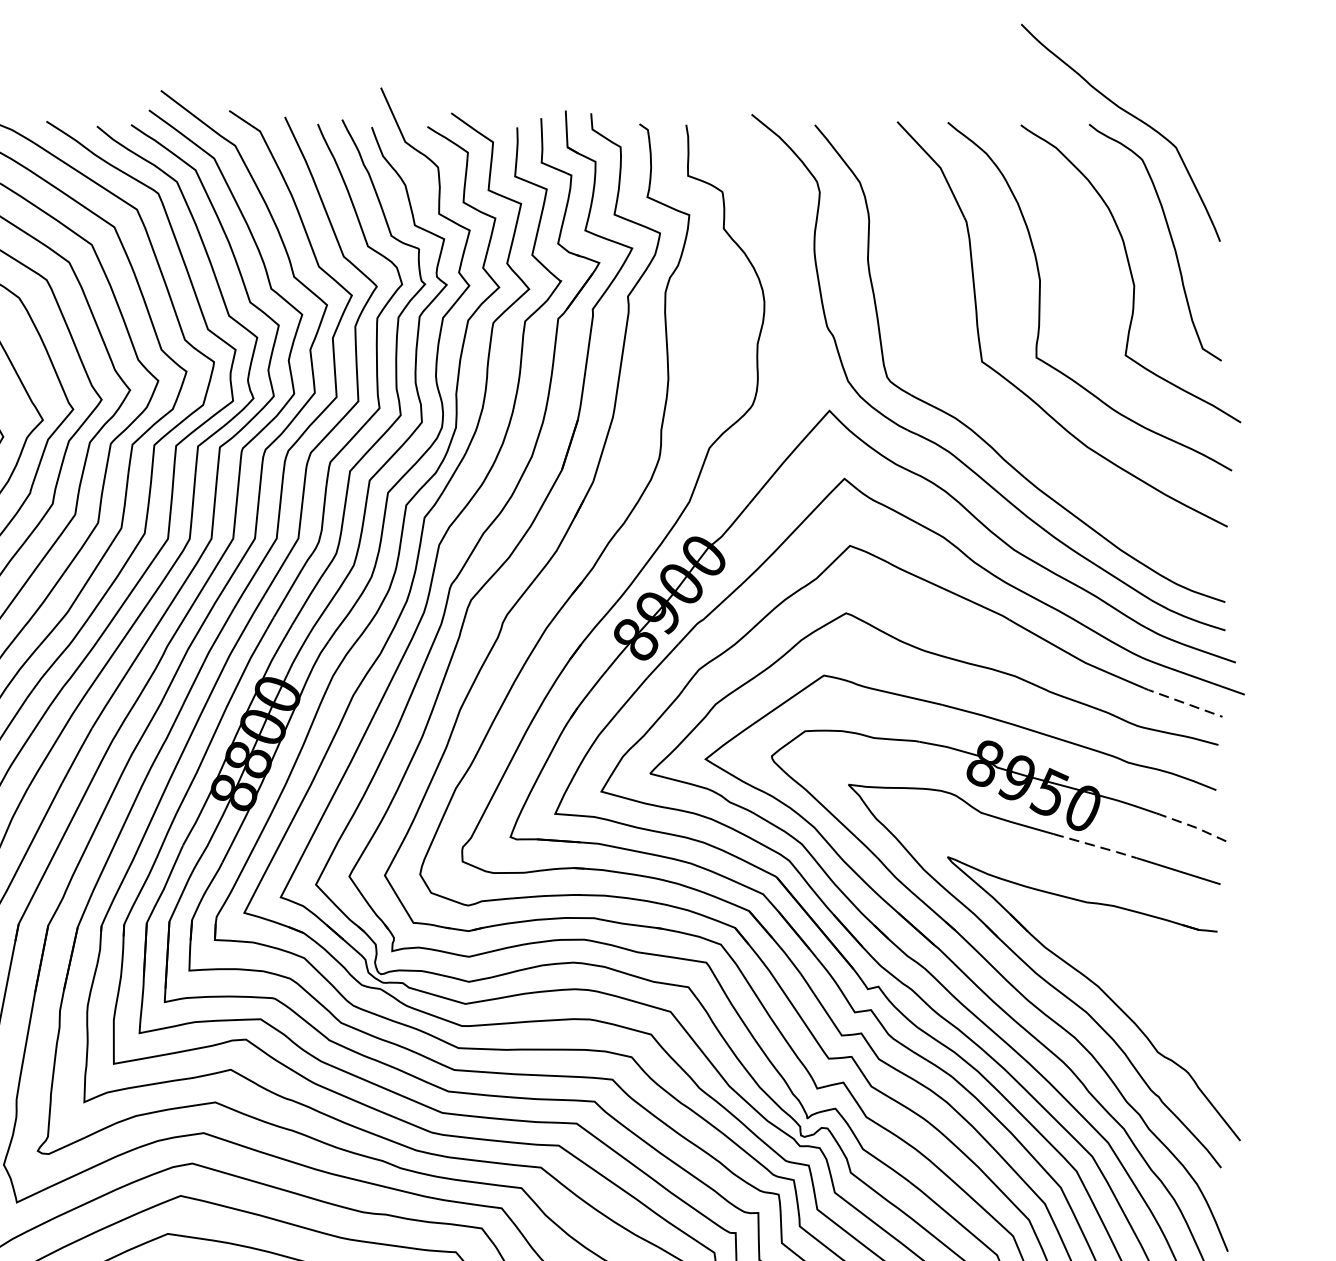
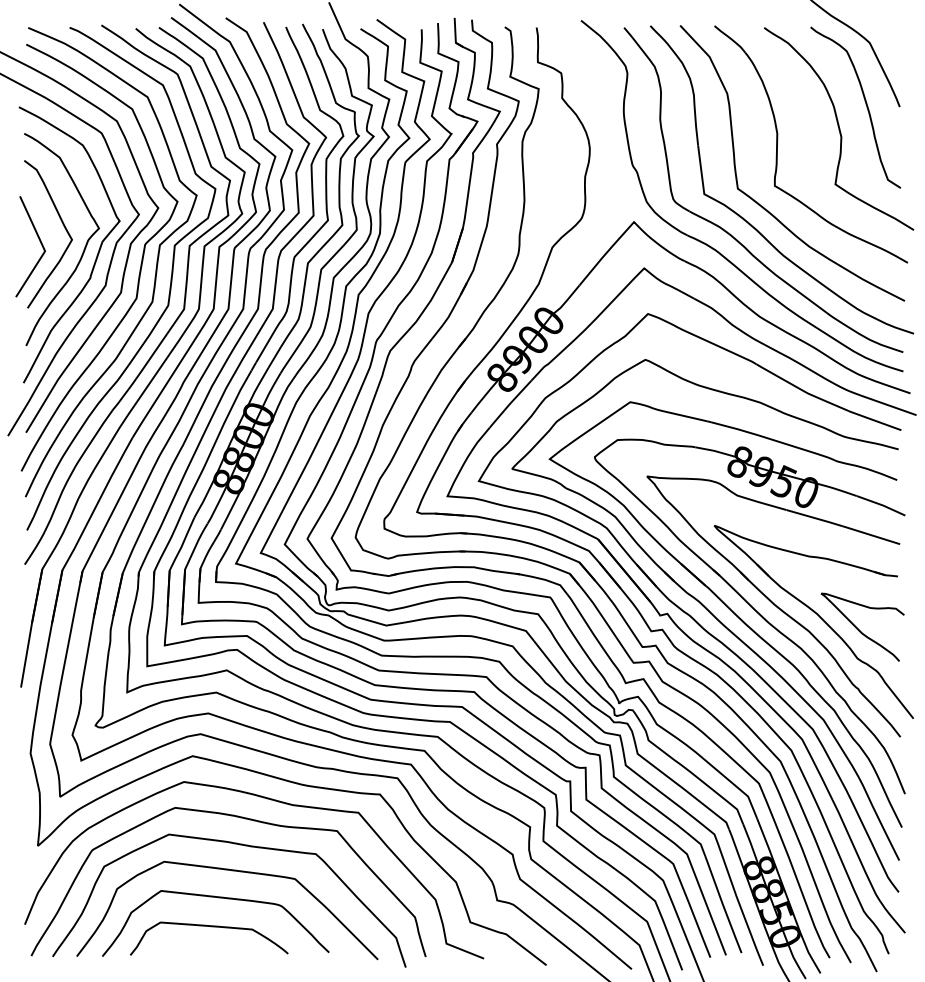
part: (997, 409) -> (748, 221), added
line: (1181, 702) -> (873, 420), dashed -> solid
line: (1191, 825) -> (880, 504), dashed -> solid
line: (1097, 846) -> (816, 518), dashed -> solid
curve: (1160, 1009) -> (859, 629), added

